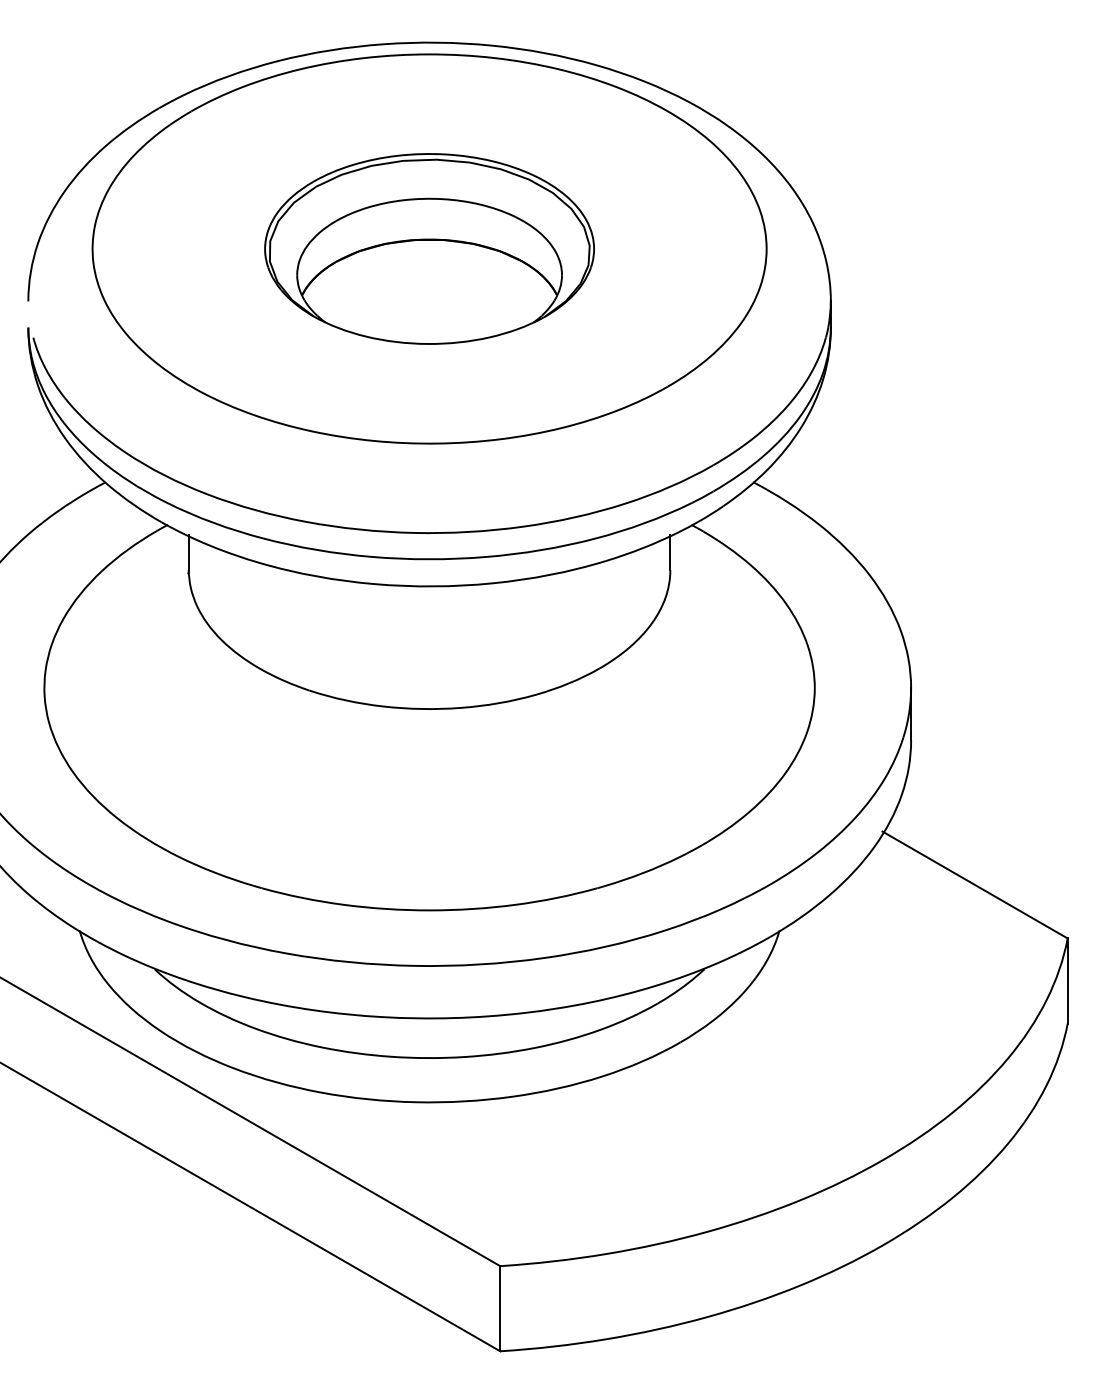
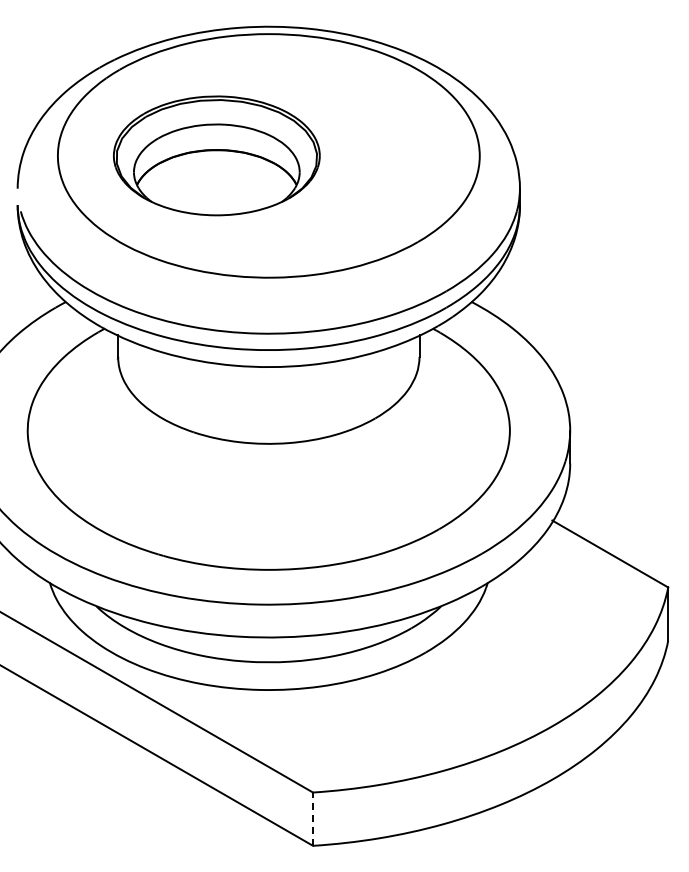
part: (429, 248) -> (216, 155), moved
line: (500, 1309) -> (313, 819), solid -> dashed

